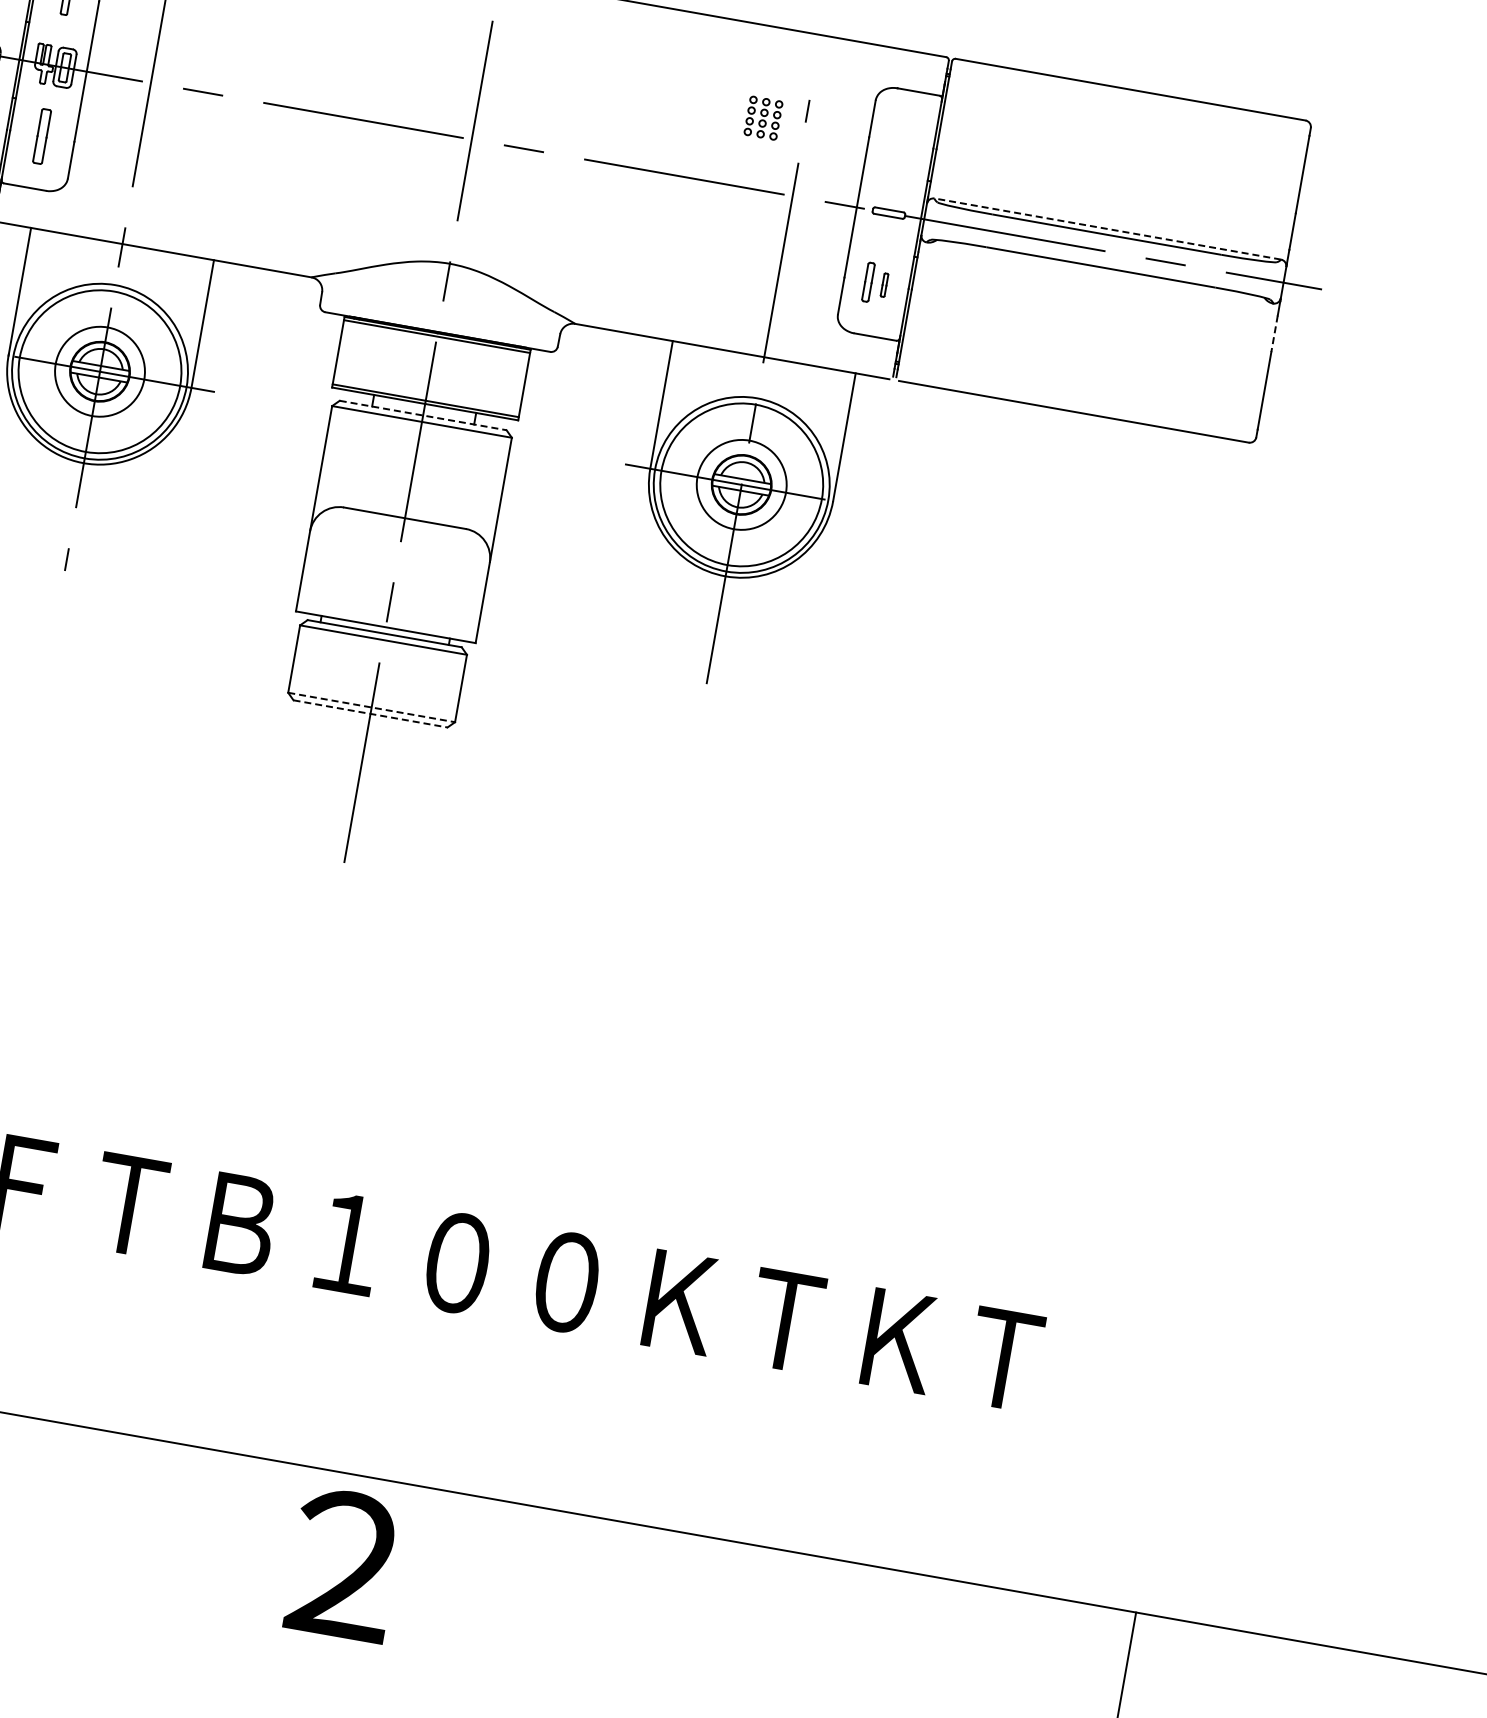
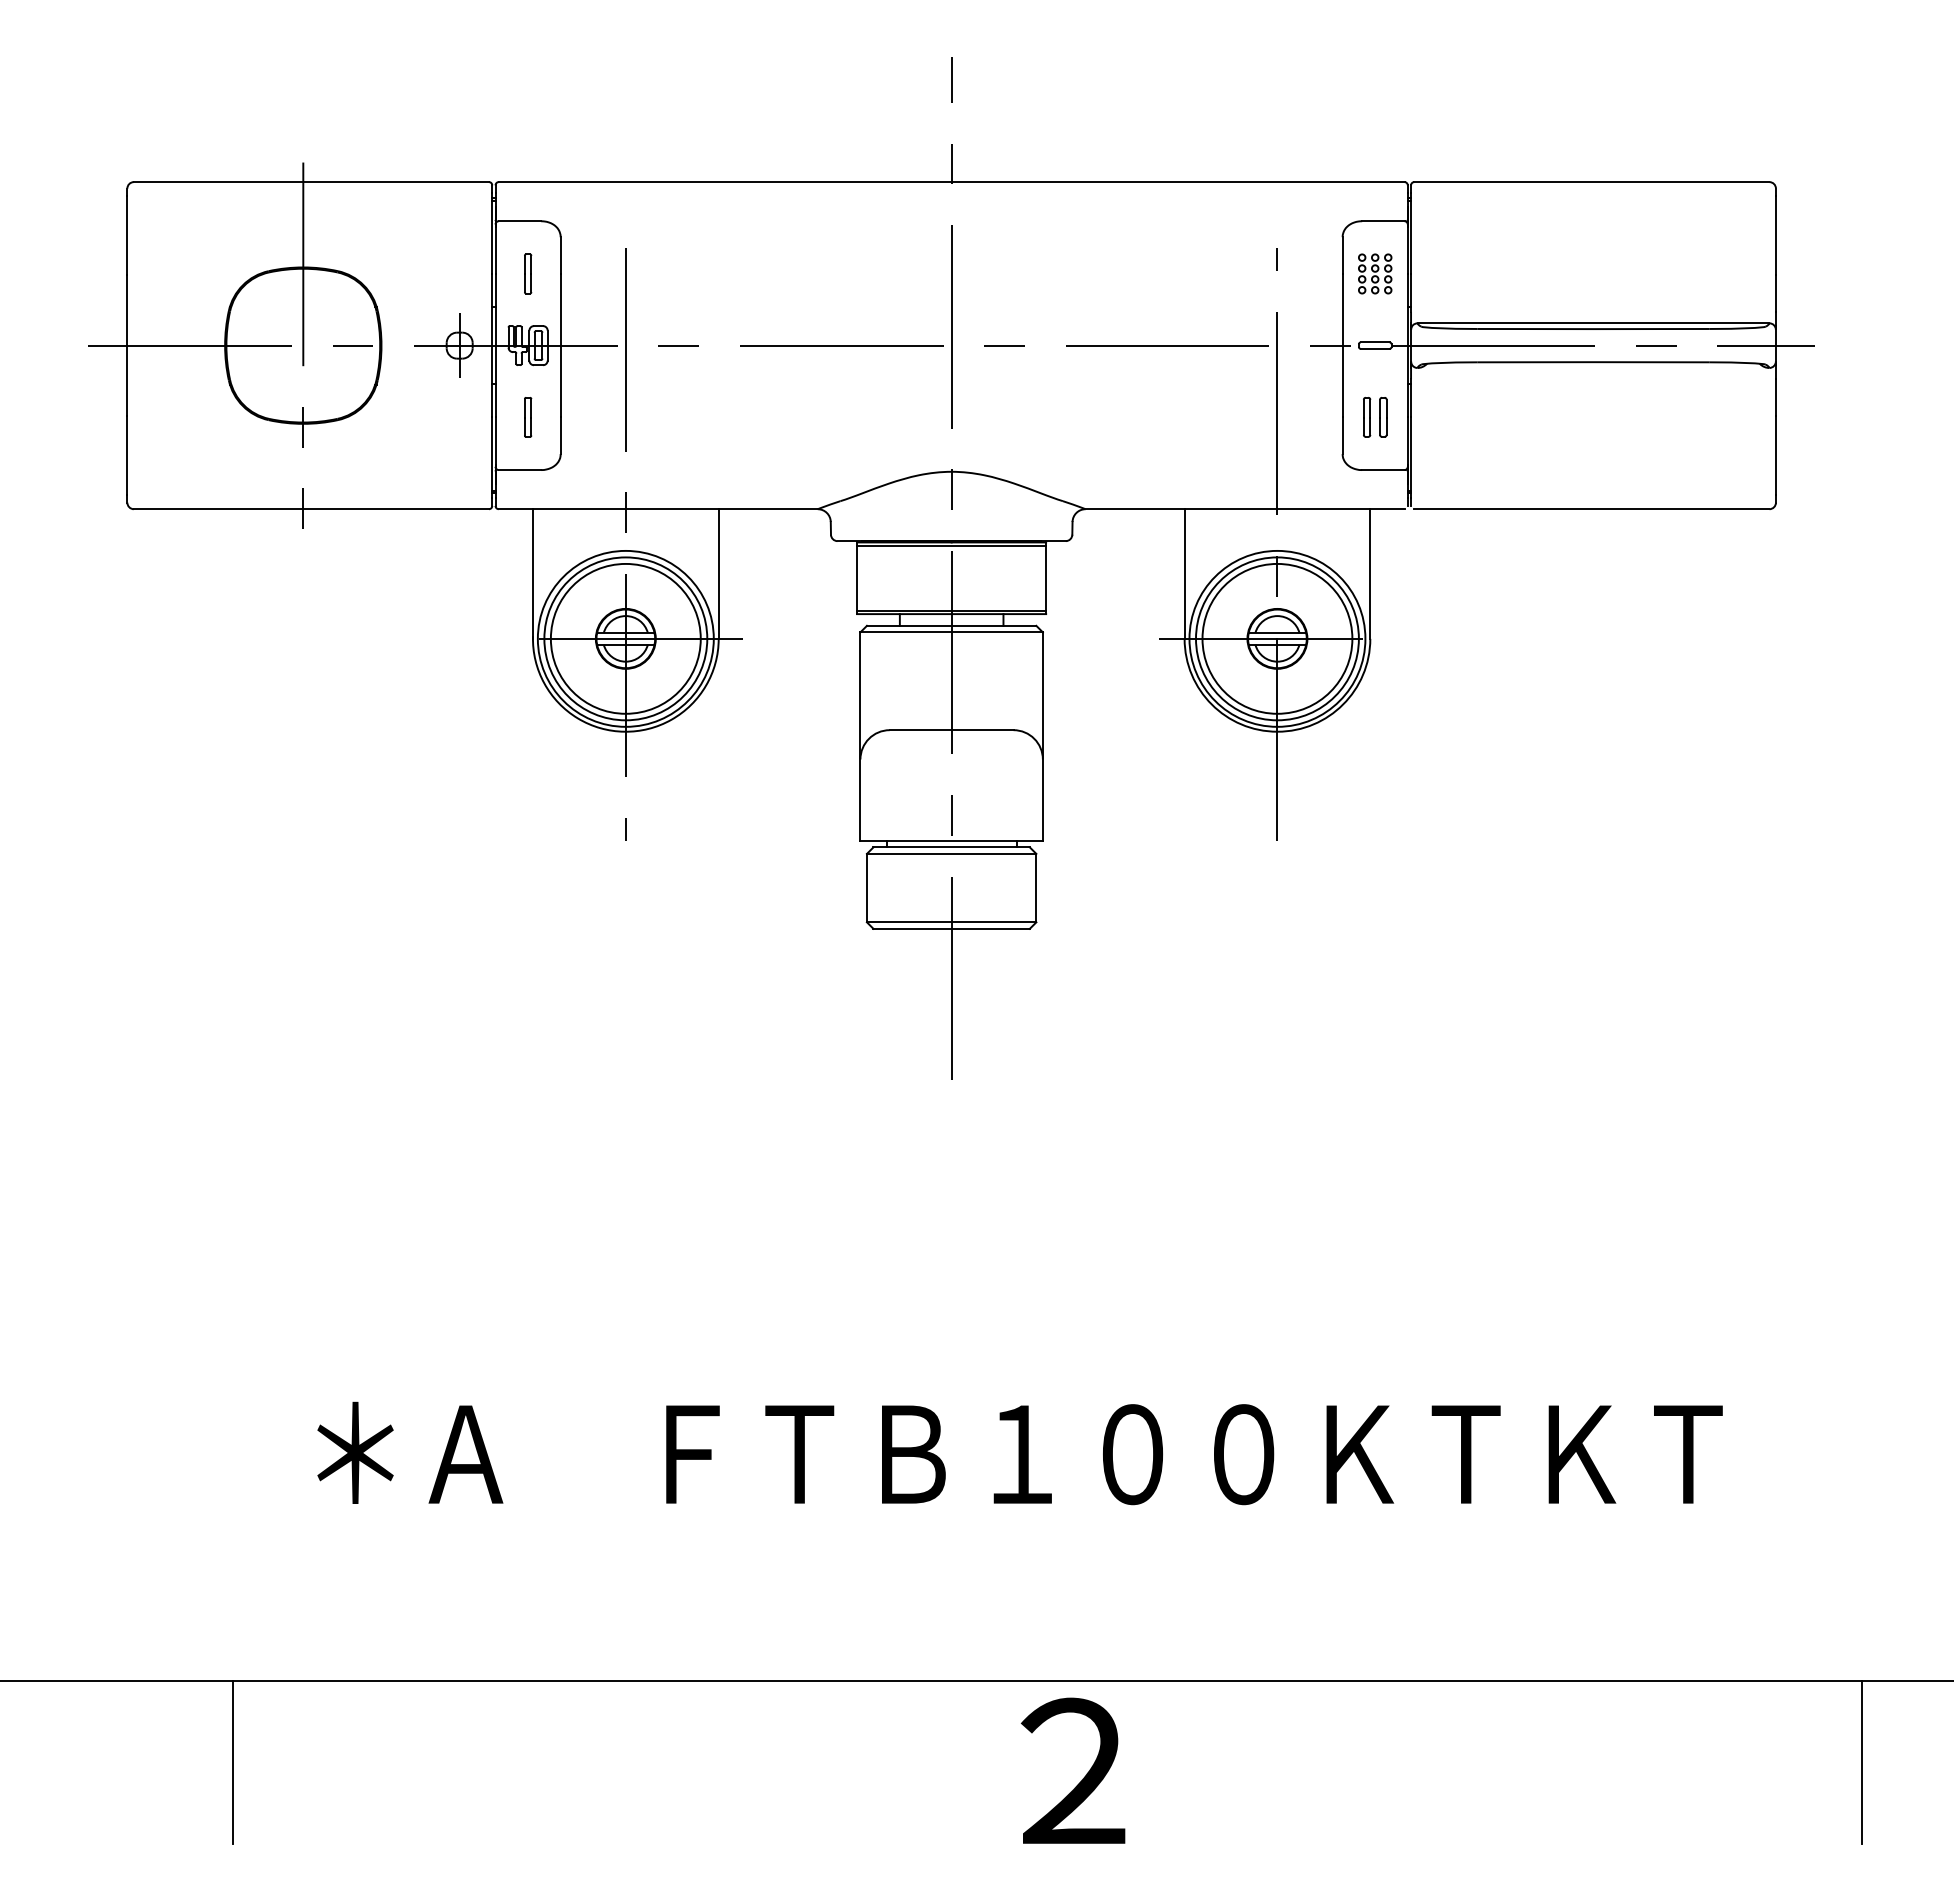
part: (763, 117) -> (1375, 273), moved
part: (42, 136) -> (528, 417), size x0.71
line: (1107, 229) -> (1593, 323), dashed -> solid
part: (884, 285) -> (1383, 417), size x1.67
line: (1274, 333) -> (1775, 397), dashed -> solid
circle: (99, 371) -> (625, 638), size x1.67
line: (423, 415) -> (951, 625), dashed -> solid
circle: (741, 484) -> (1277, 638), size x1.67
line: (371, 707) -> (951, 922), dashed -> solid
line: (371, 713) -> (952, 928), dashed -> solid

